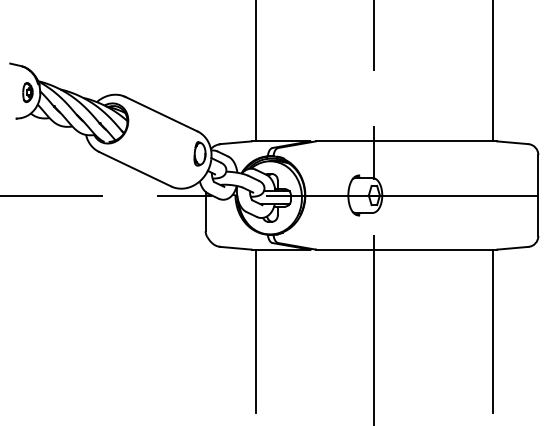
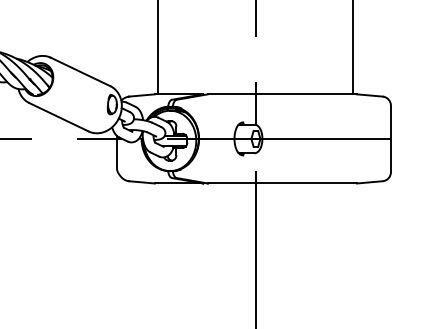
line: (255, 331) -> (158, 250), removed
line: (492, 331) -> (353, 250), removed

